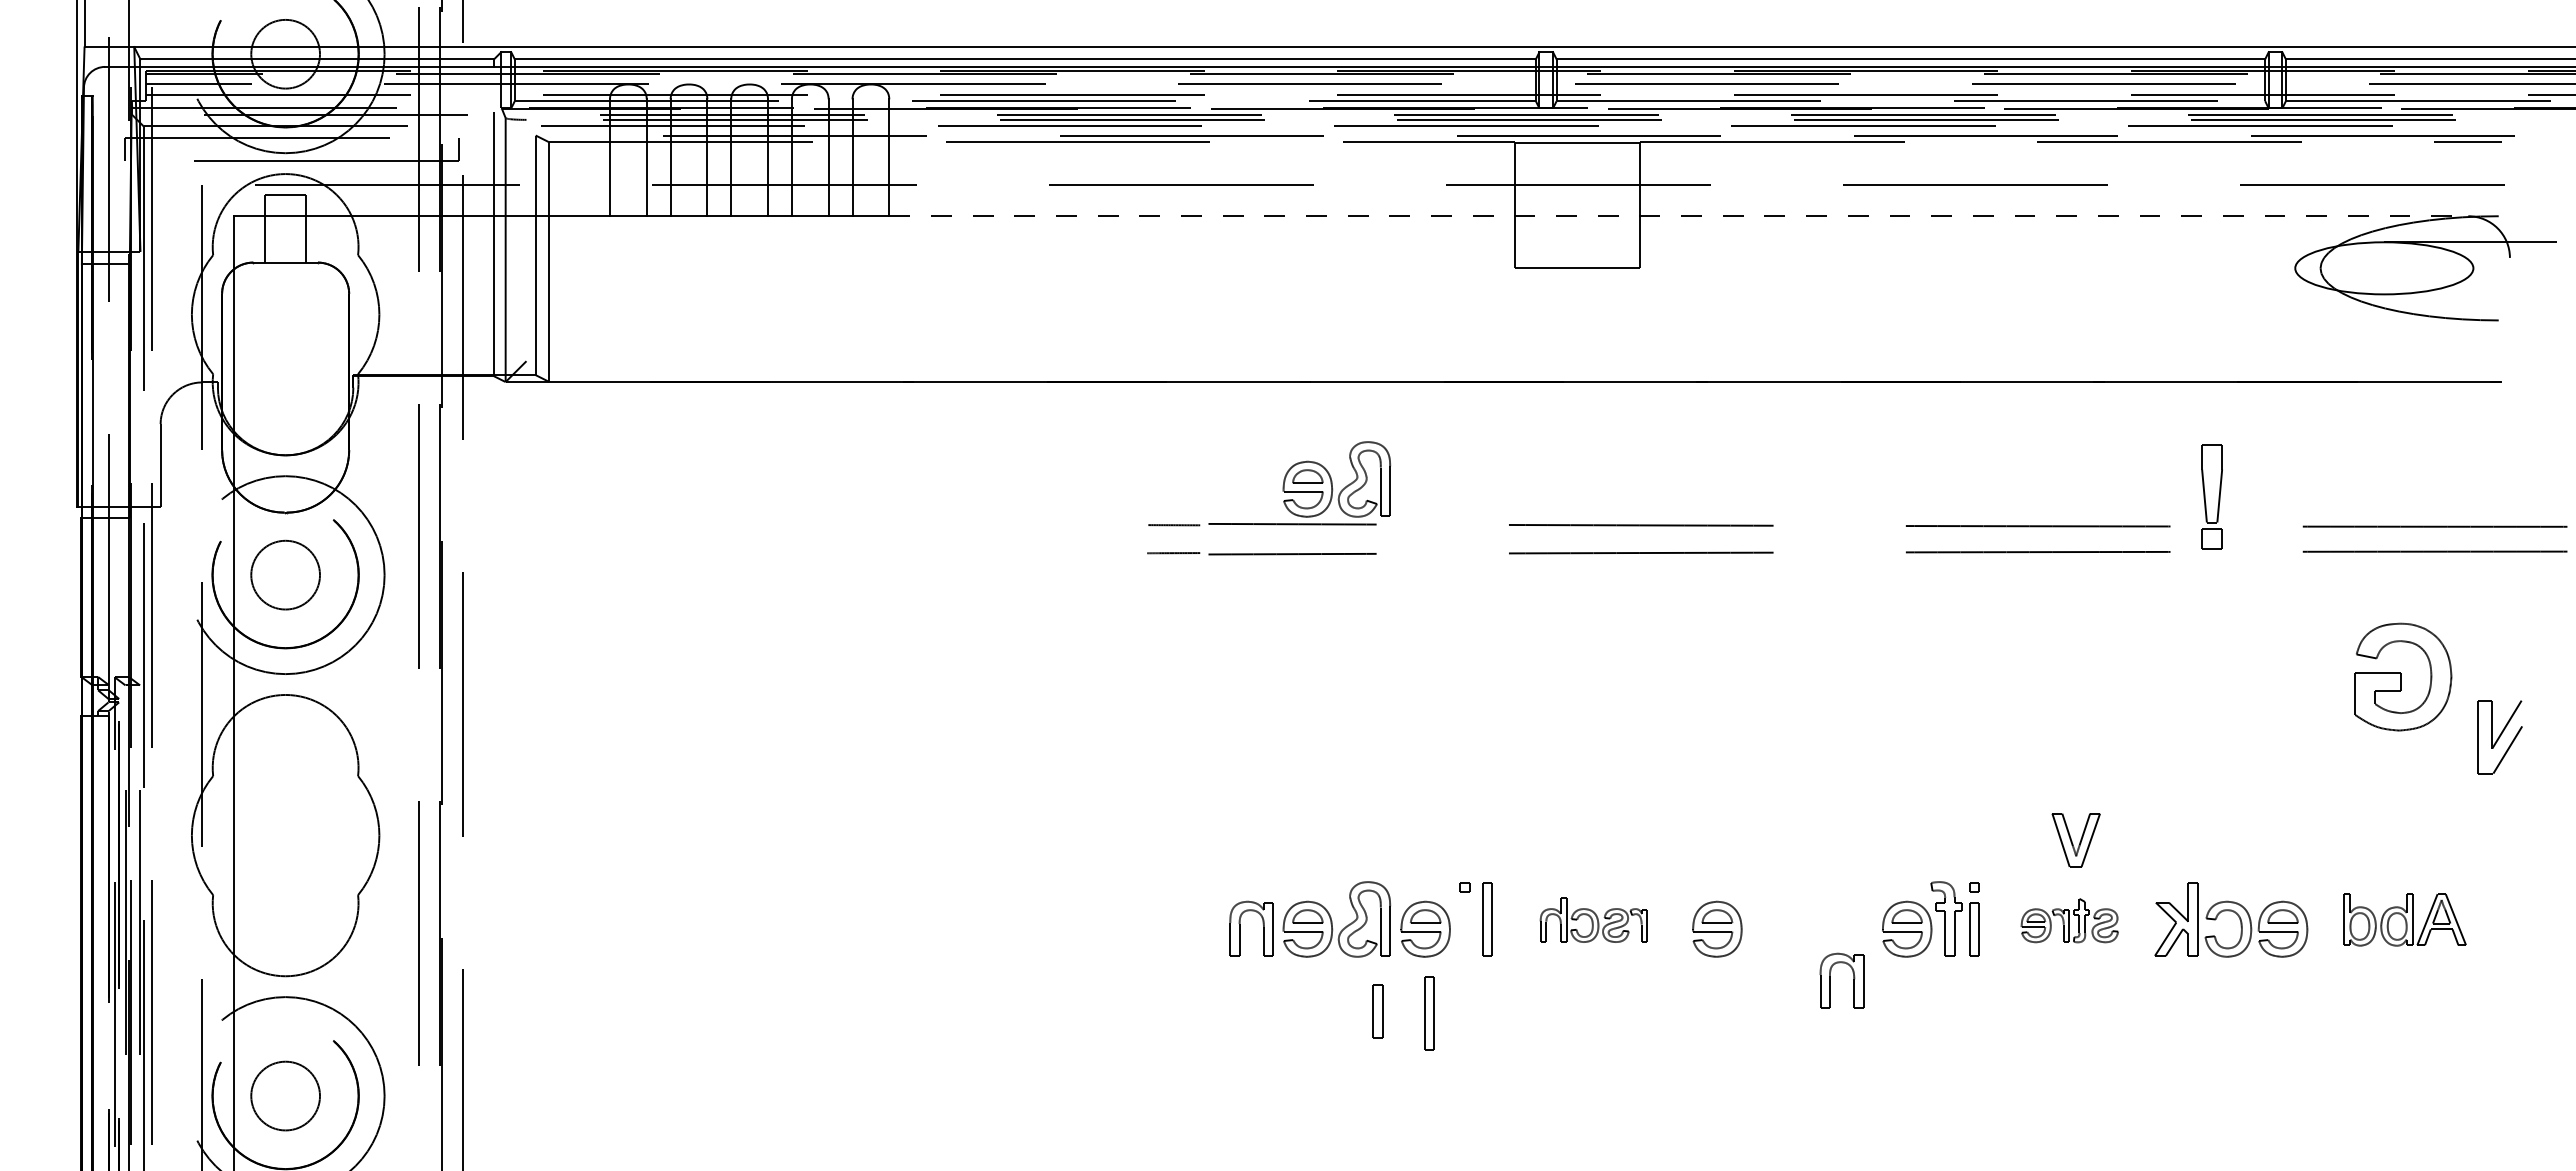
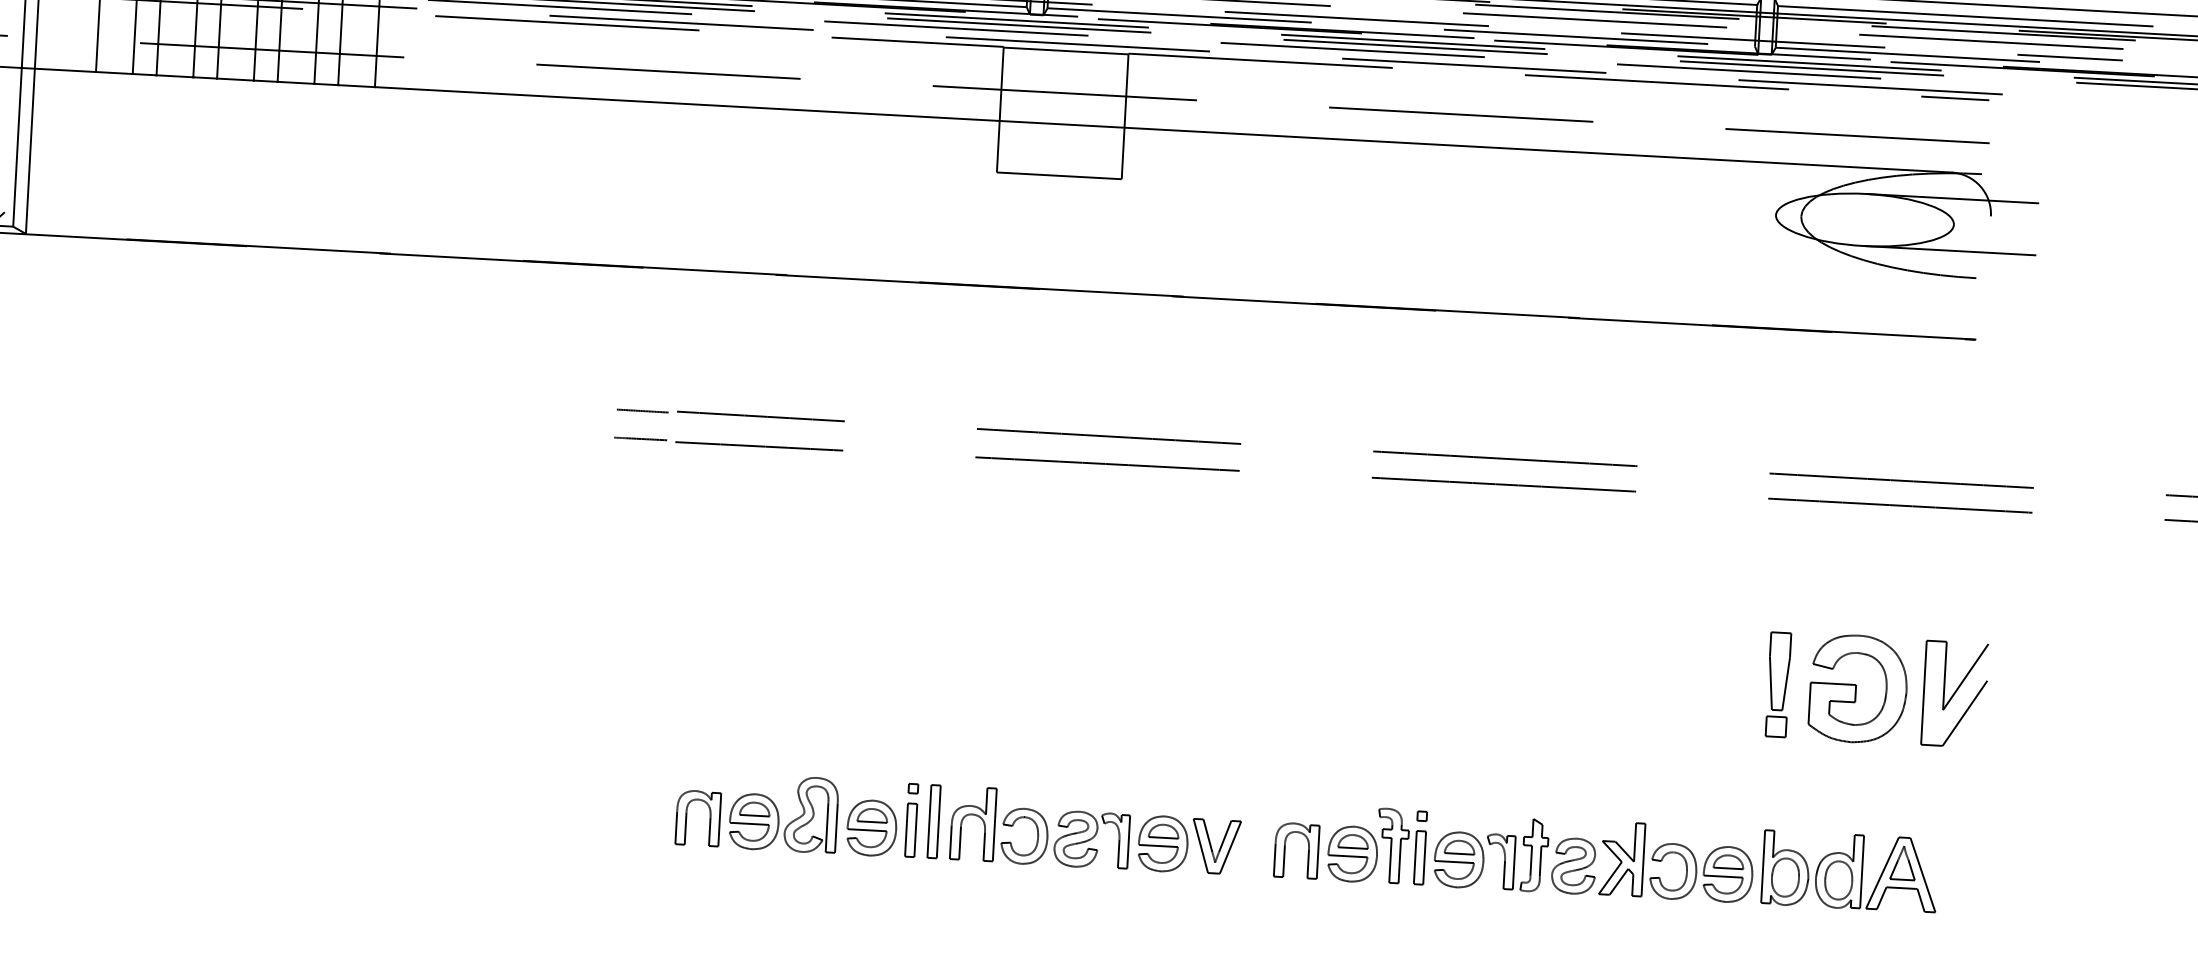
line: (1679, 216) -> (1163, 130), dashed -> solid
line: (2470, 294) -> (1949, 250), added
part: (1336, 479) -> (807, 374), removed
part: (2211, 496) -> (1777, 684), moved
part: (2403, 676) -> (1858, 688), moved
part: (2500, 736) -> (1955, 693), size x1.43
part: (2075, 840) -> (1215, 846), moved
part: (1593, 919) -> (1040, 827), size x1.67
part: (2404, 919) -> (1849, 871), size x1.43
part: (2069, 920) -> (1515, 854), size x1.67
part: (1830, 980) -> (1285, 849), moved
part: (1377, 1011) -> (910, 830), moved
part: (1429, 1013) -> (871, 912), removed

